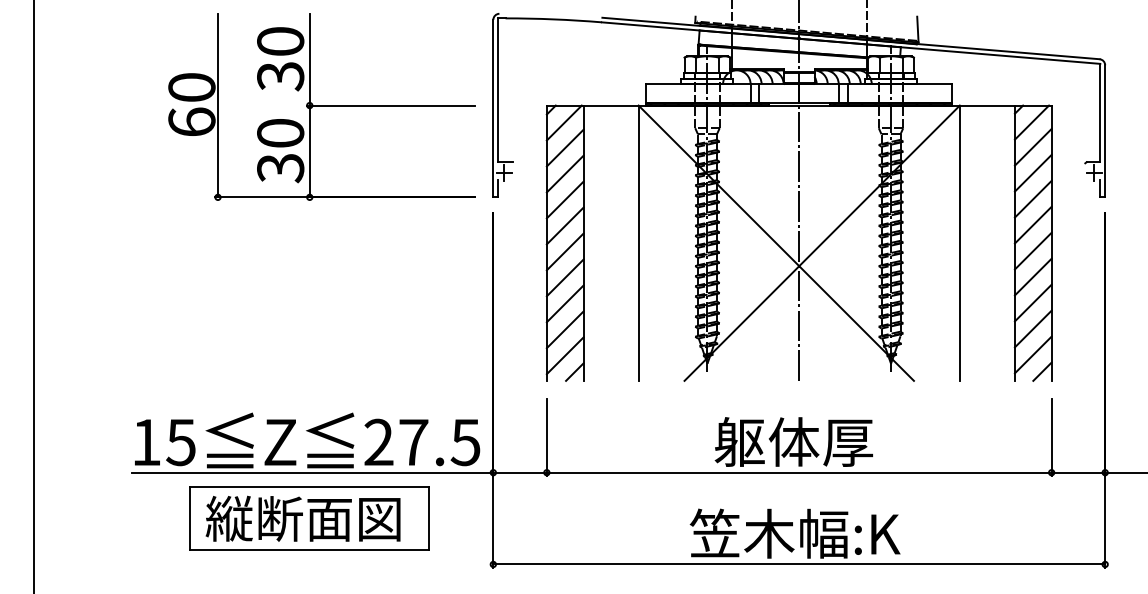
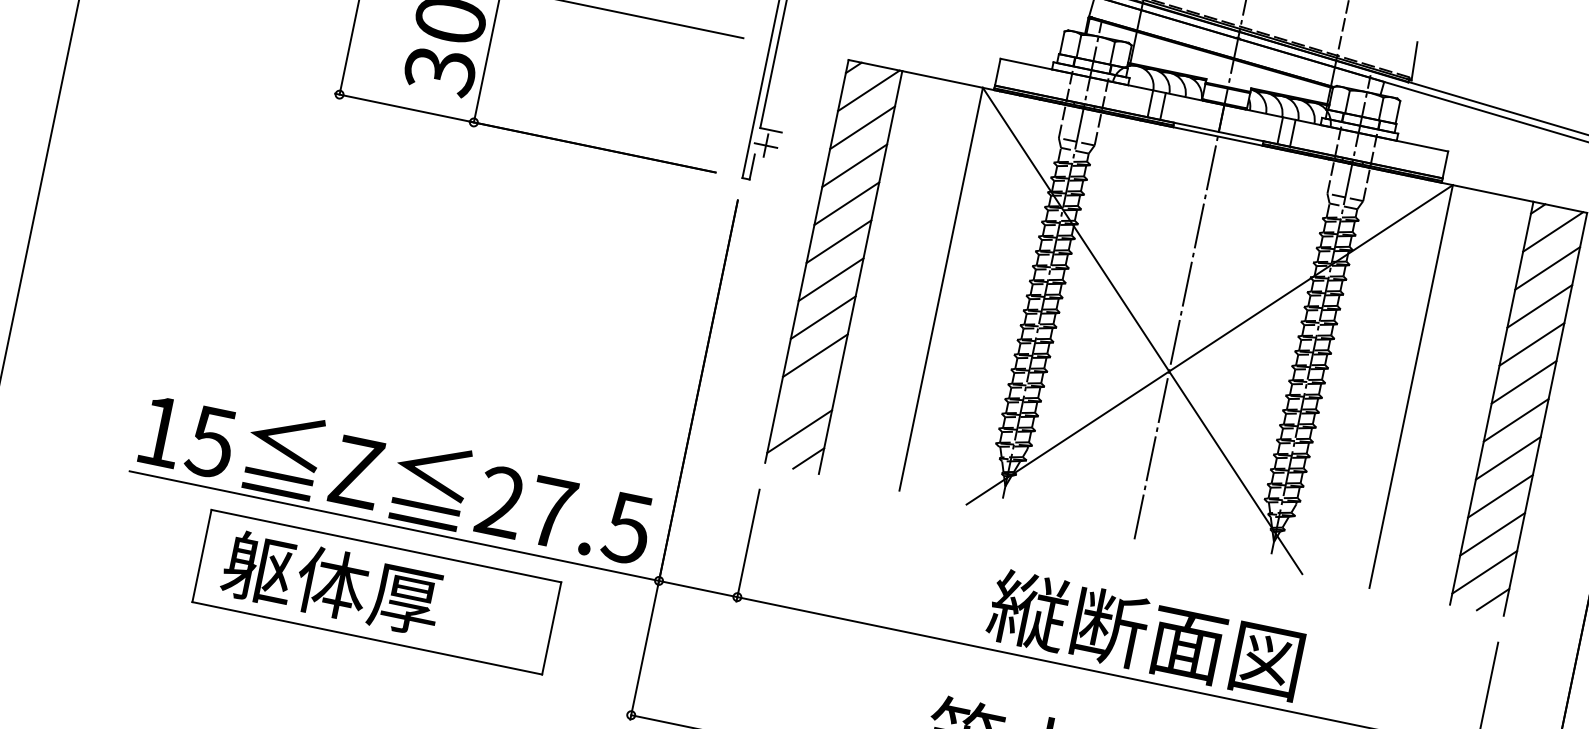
line: (564, 329) -> (806, 392), removed
text: (819, 442) -> (1145, 635), 躯体厚 -> 縦断面図
text: (302, 518) -> (365, 590), 縦断面図 -> 躯体厚

